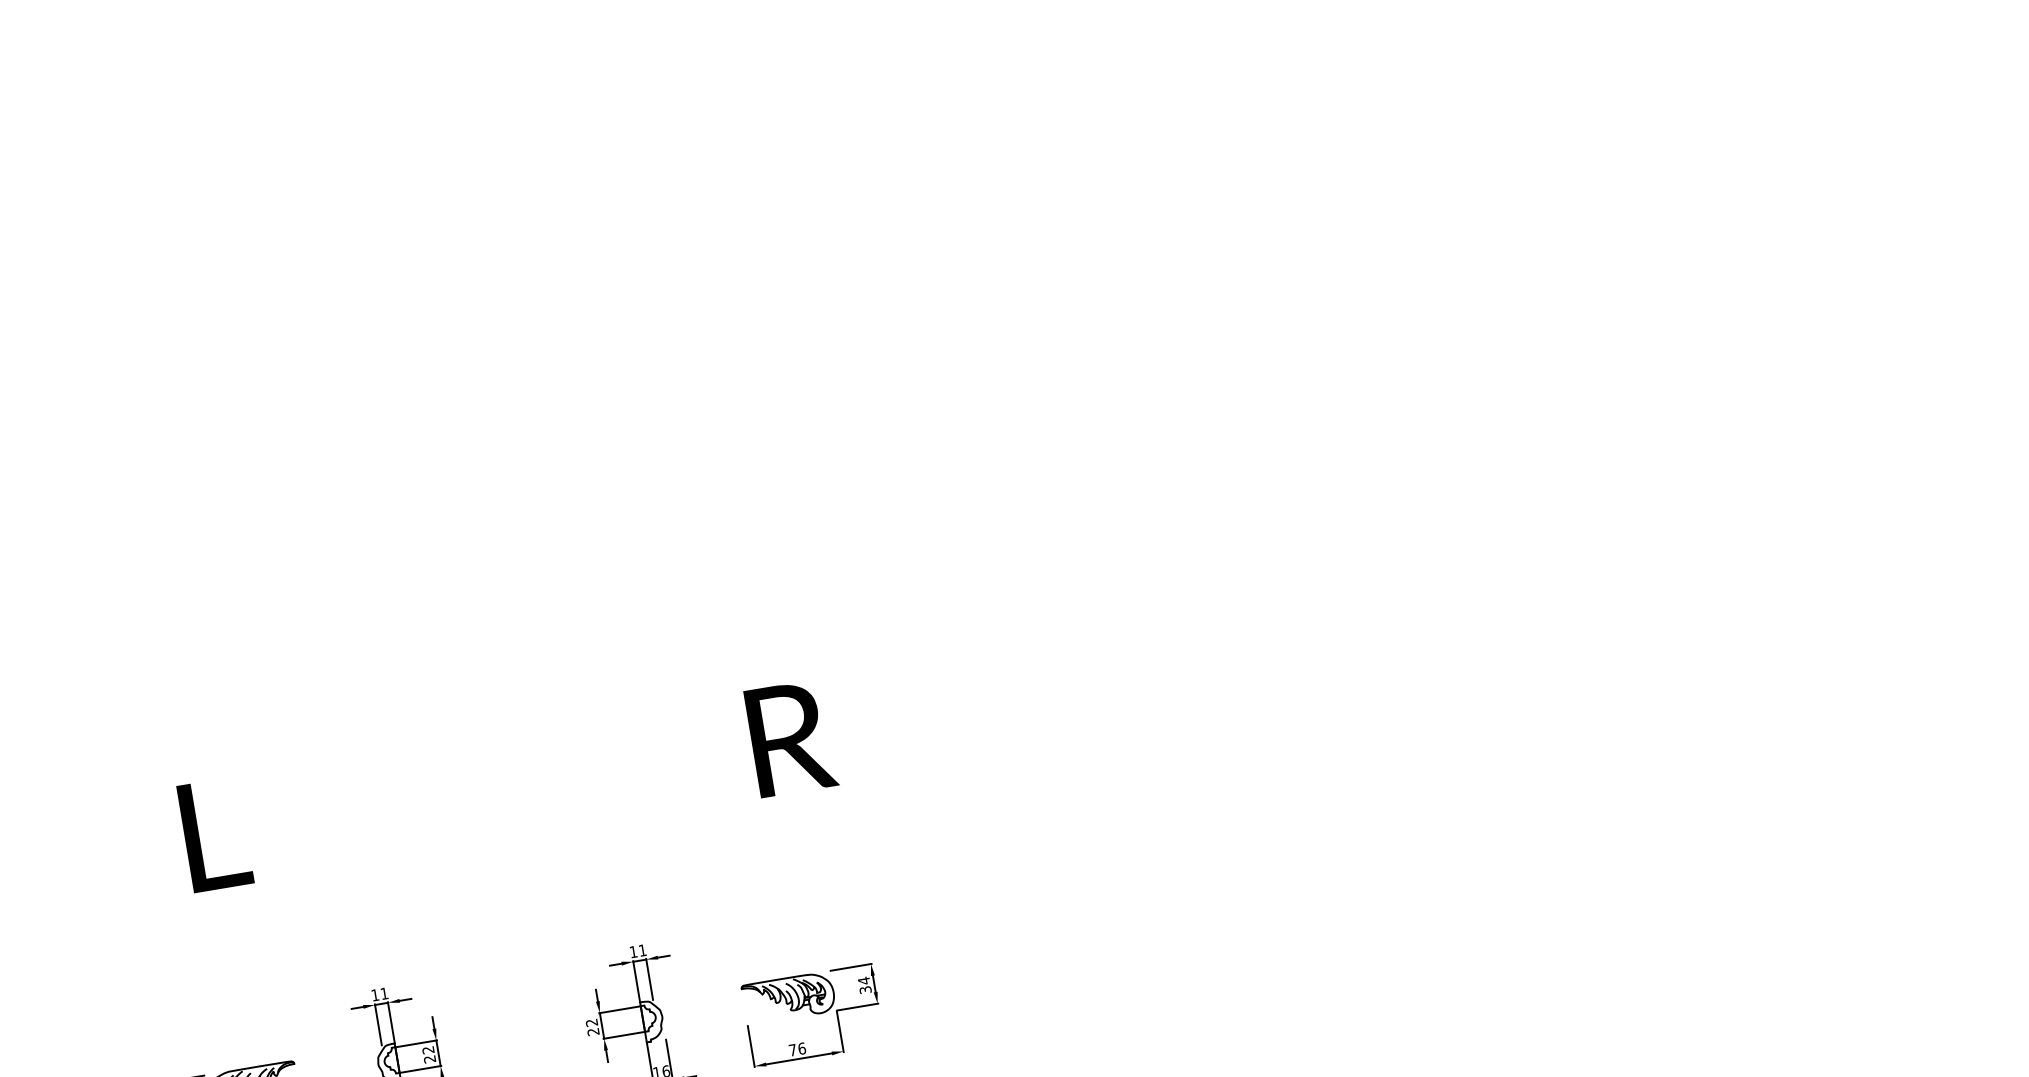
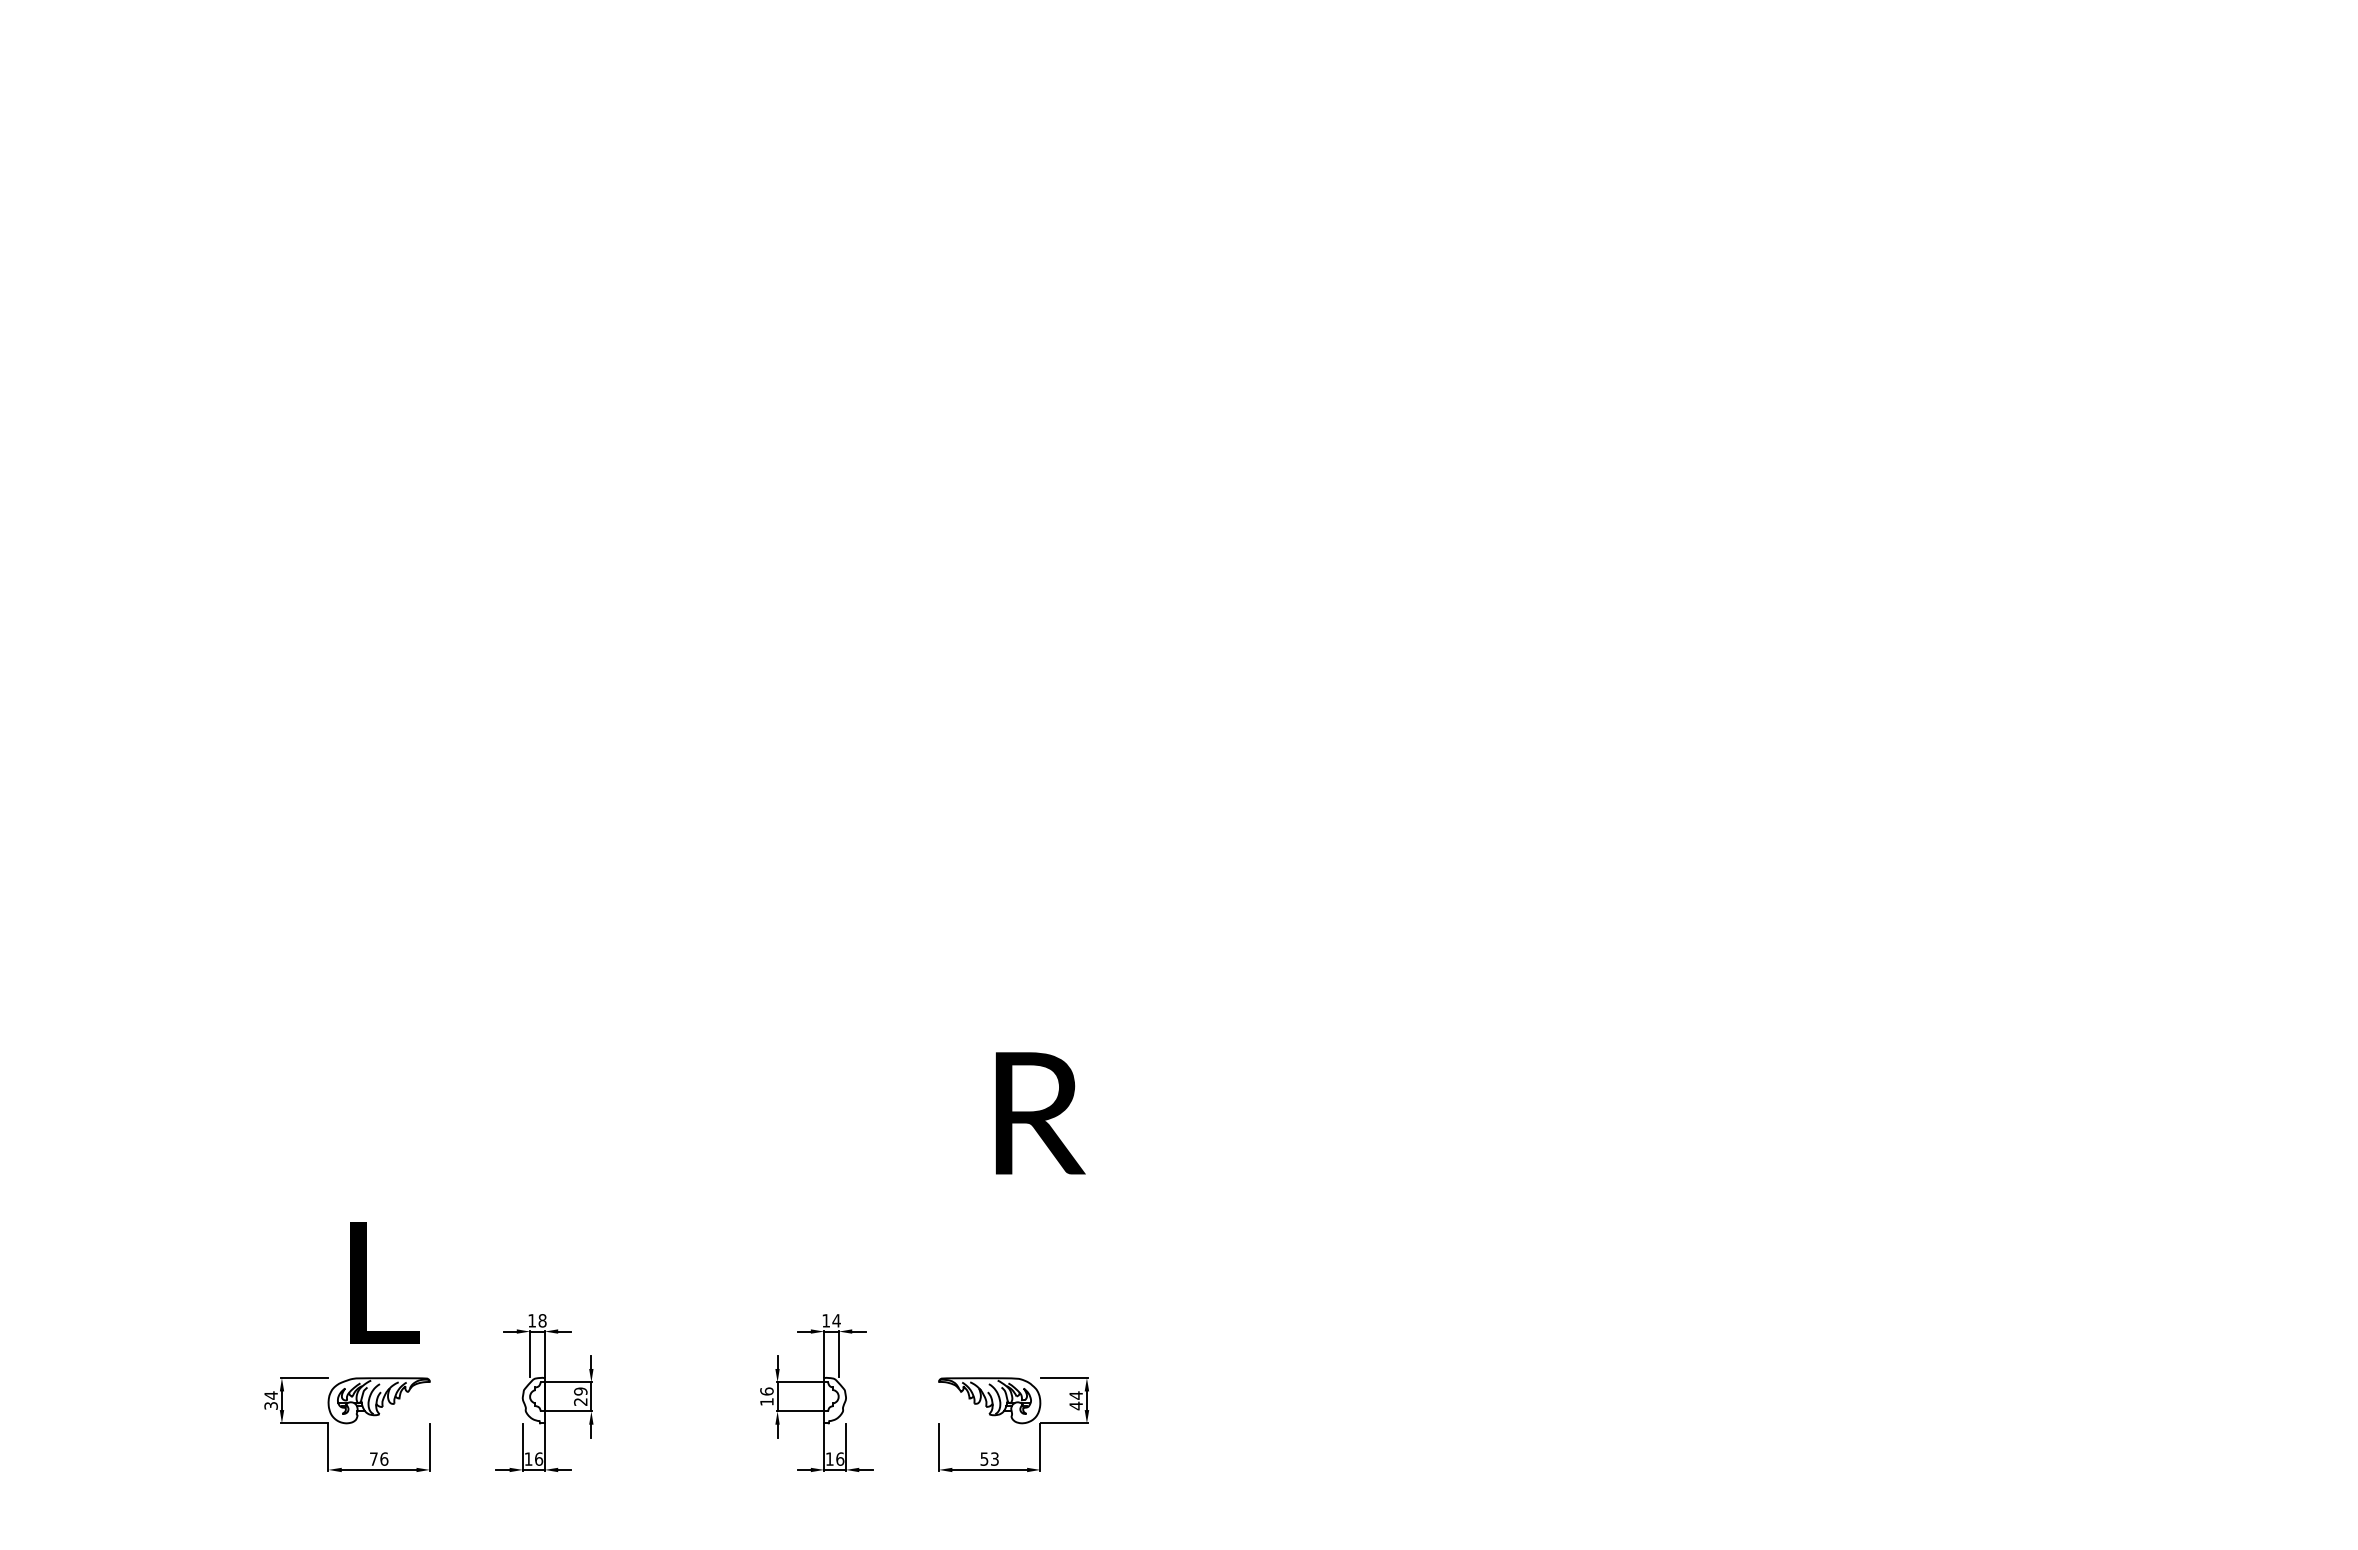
text: (214, 833) -> (384, 1282), moved
text: (642, 950) -> (836, 1320), 11 -> 14
text: (864, 989) -> (1075, 1405), 34 -> 44
text: (384, 993) -> (542, 1320), 11 -> 18
text: (592, 1027) -> (766, 1396), 22 -> 16
text: (797, 1048) -> (989, 1458), 76 -> 53
text: (428, 1050) -> (580, 1391), 22 -> 29

